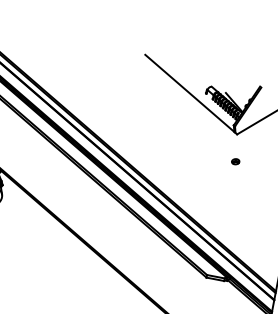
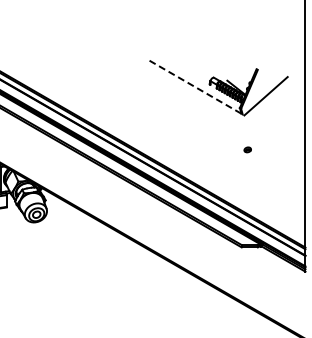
line: (190, 94) -> (196, 88), solid -> dashed
part: (235, 161) -> (247, 149), moved

